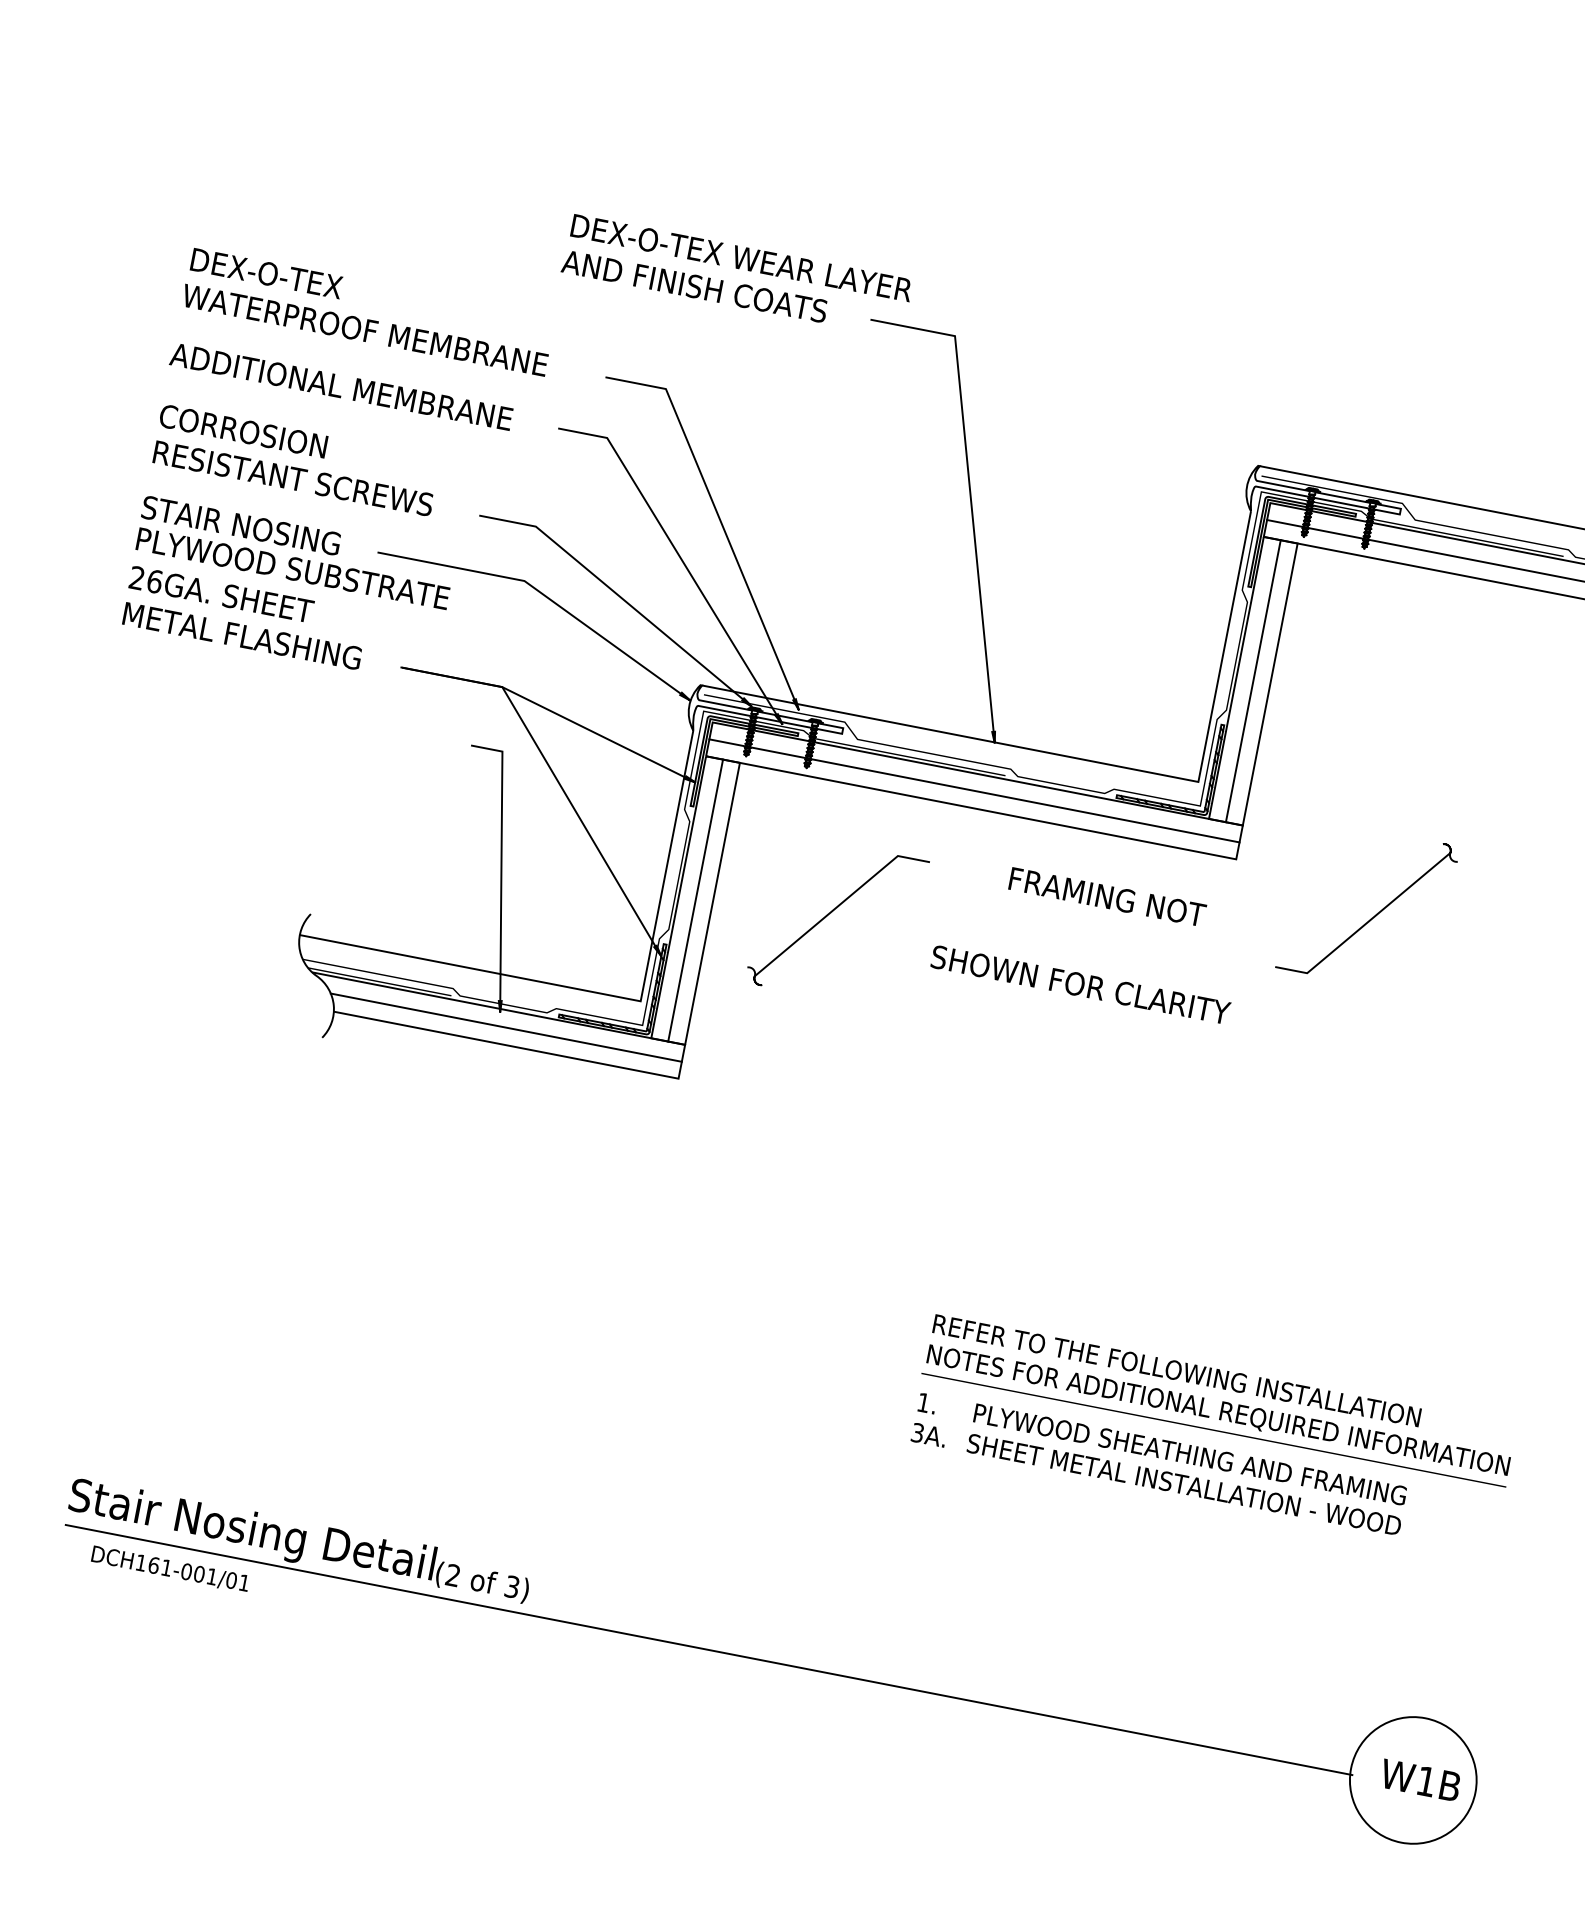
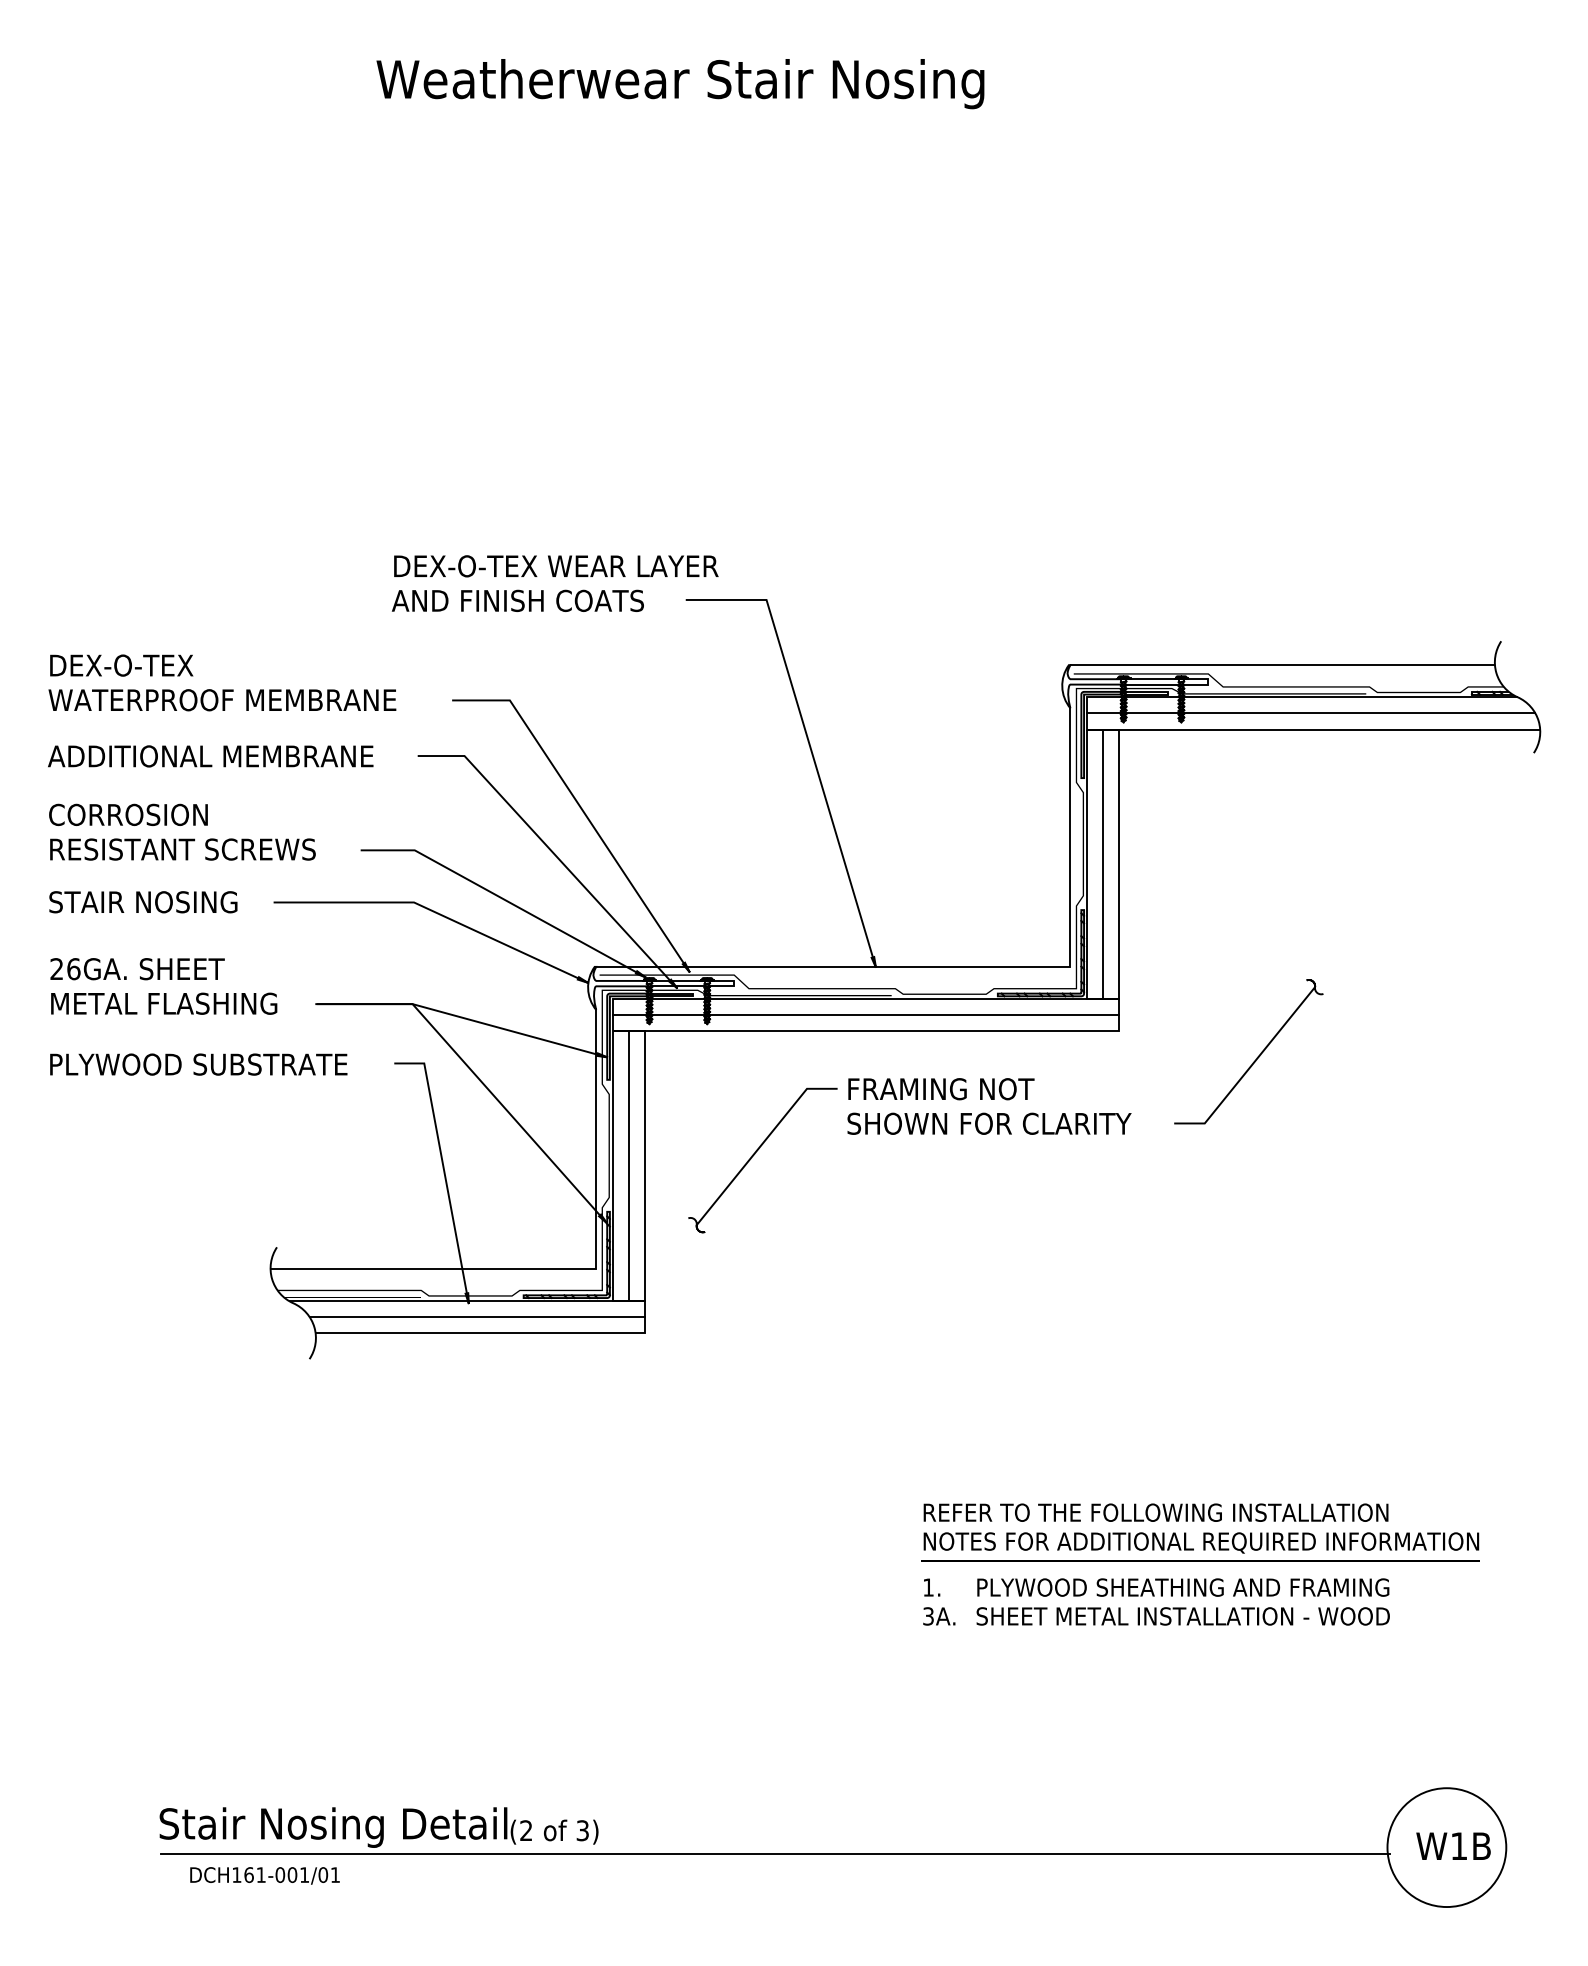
text: (292, 568) -> (198, 1064), moved
text: (1107, 897) -> (941, 1089), moved
text: (1080, 984) -> (989, 1123), moved

